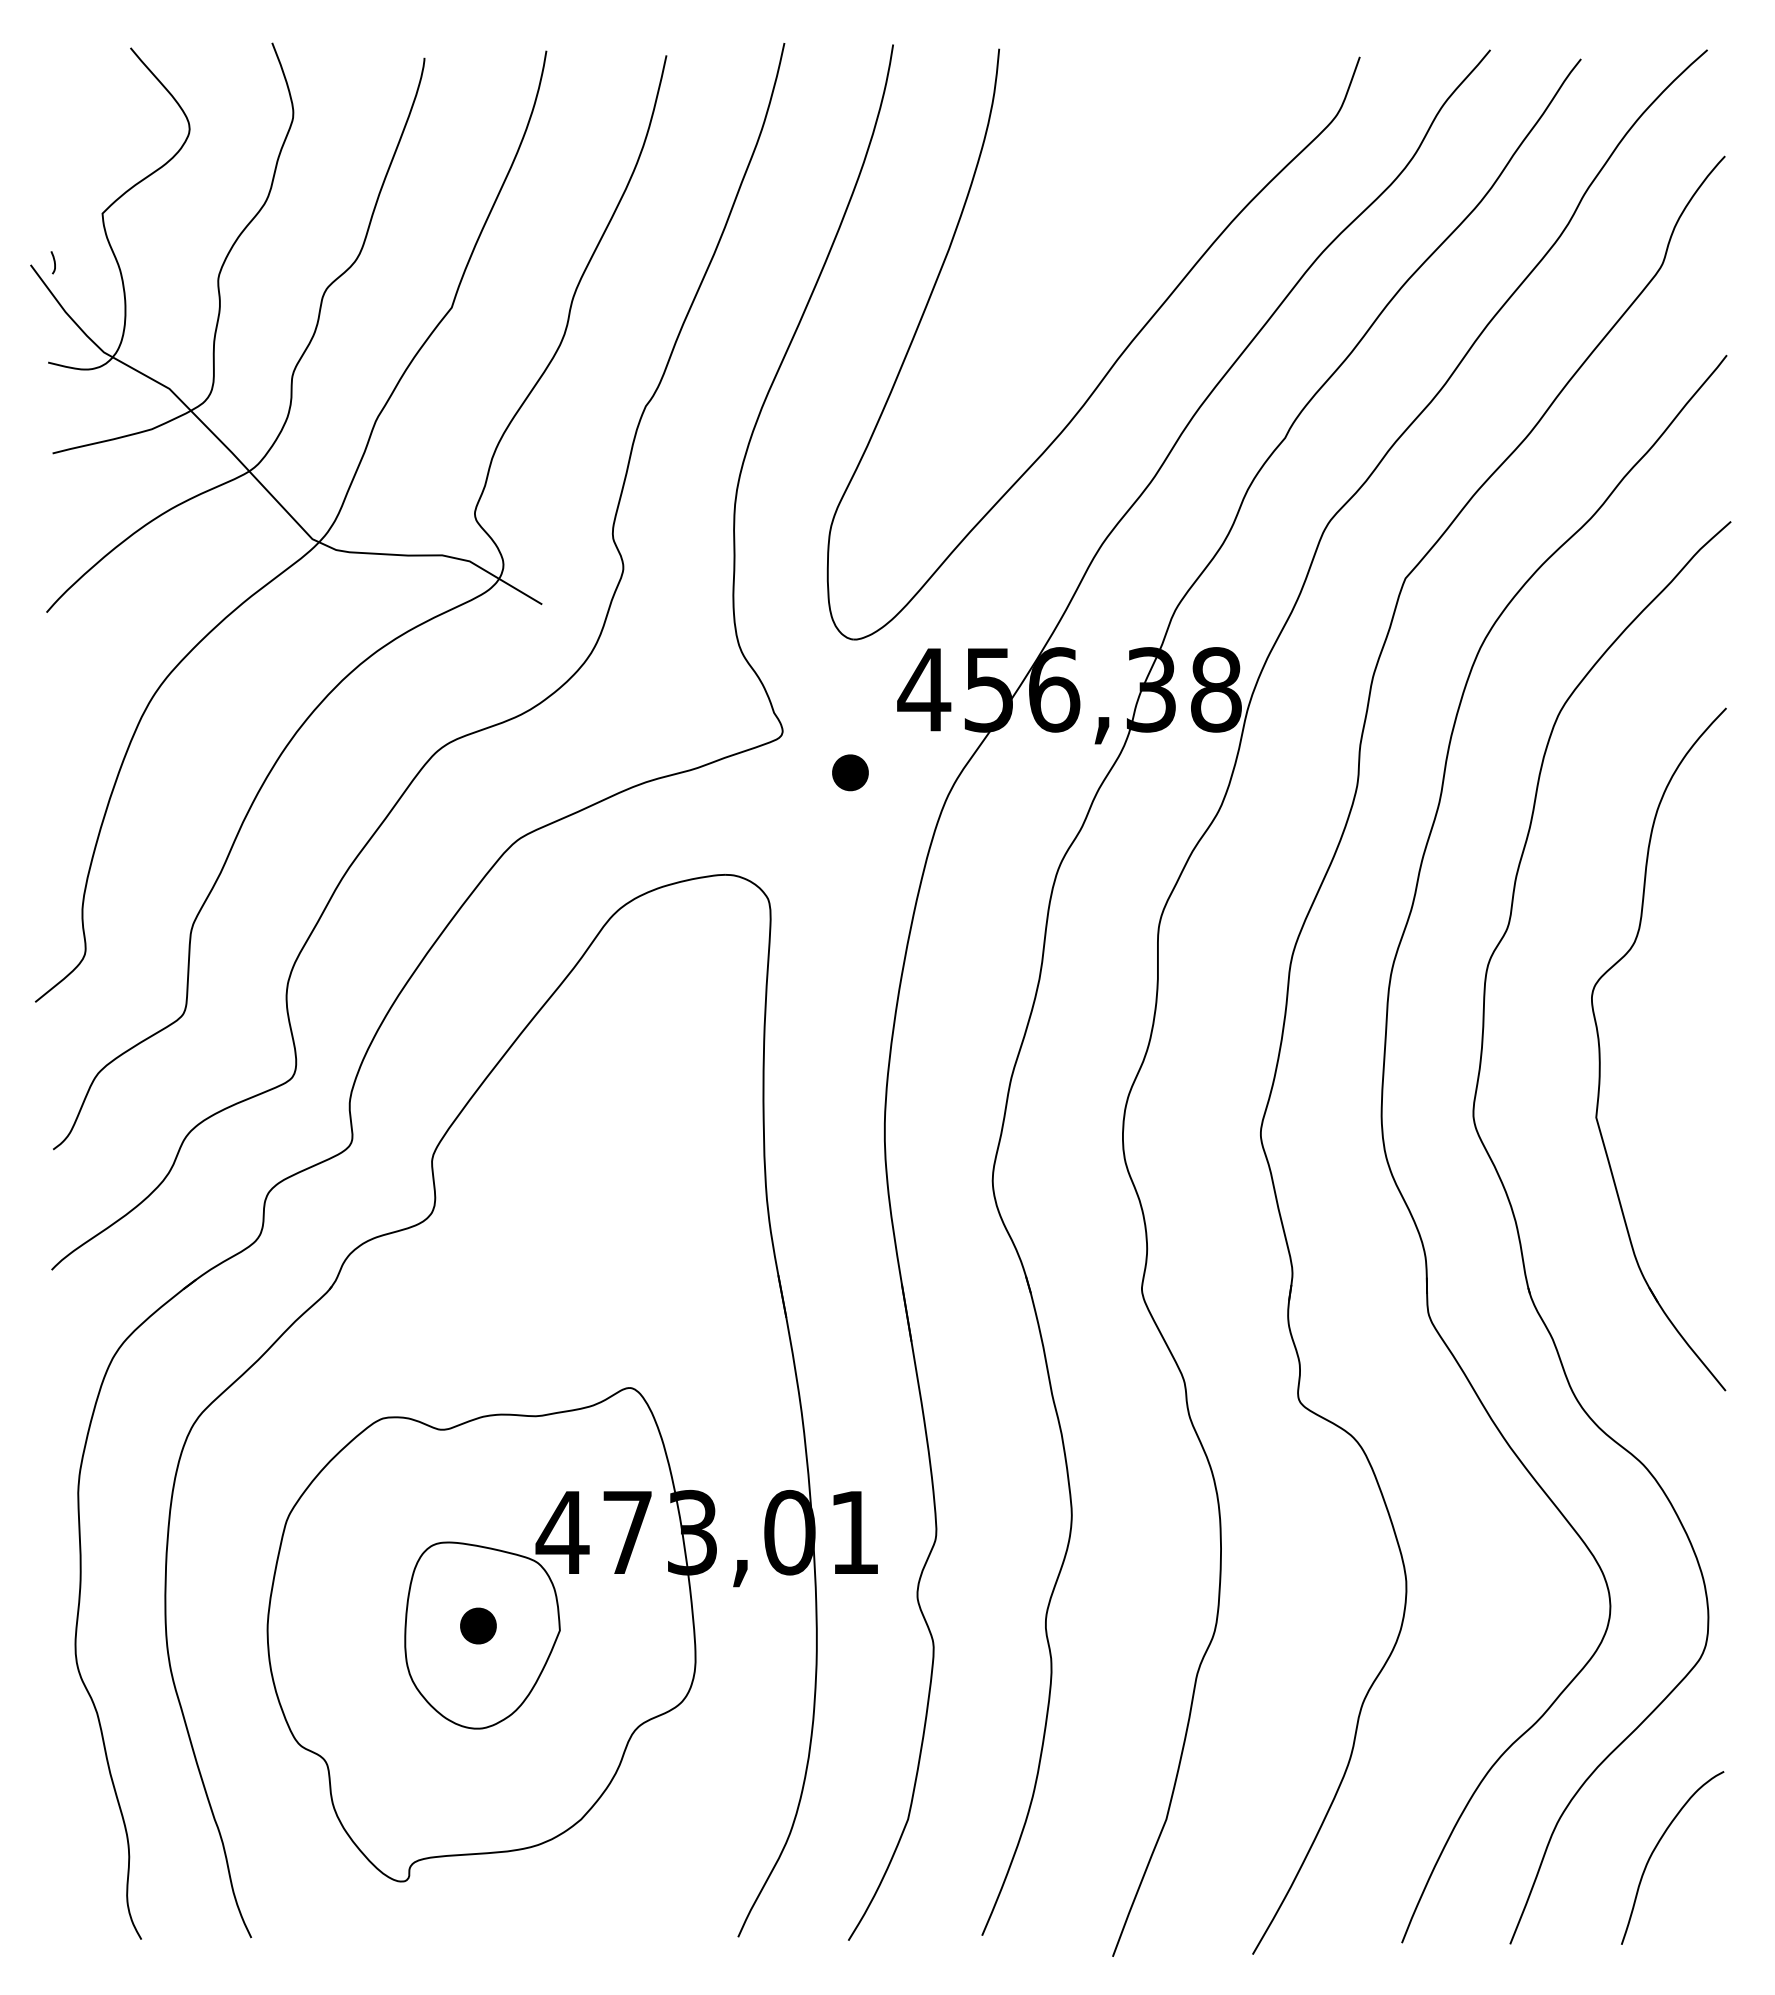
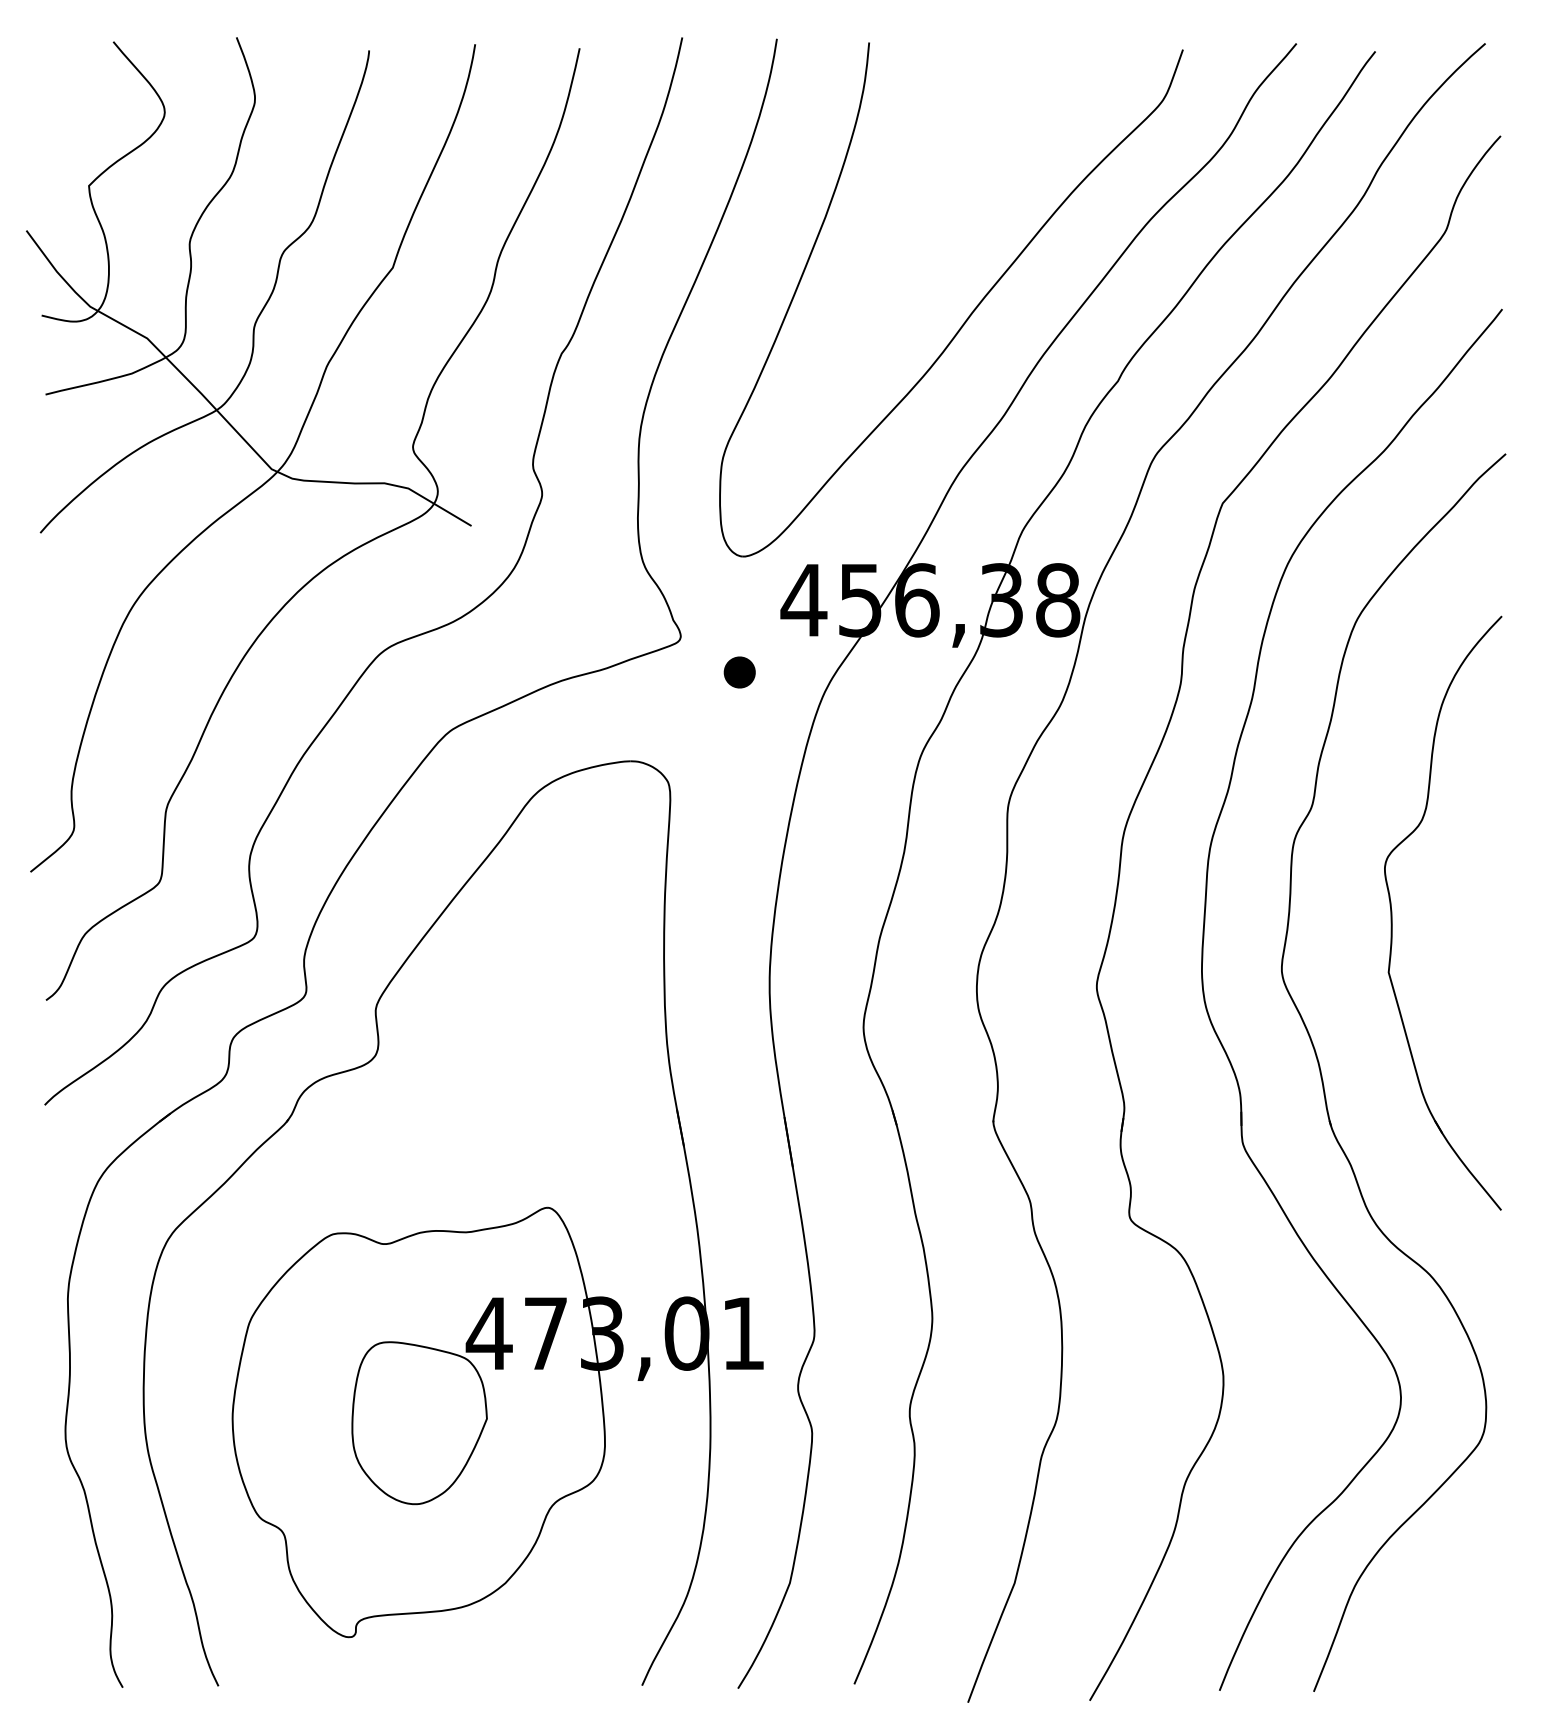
curve: (53, 261) -> (46, 227), removed
part: (478, 1625) -> (416, 1414), removed
curve: (1656, 1848) -> (1441, 1608), removed

